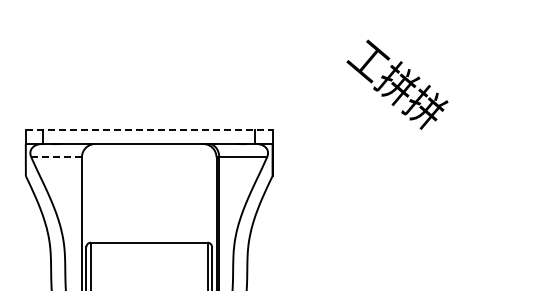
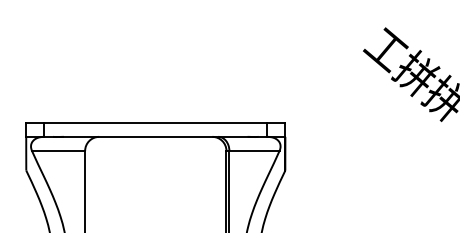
line: (149, 130) -> (156, 122), dashed -> solid
line: (56, 157) -> (58, 151), dashed -> solid

